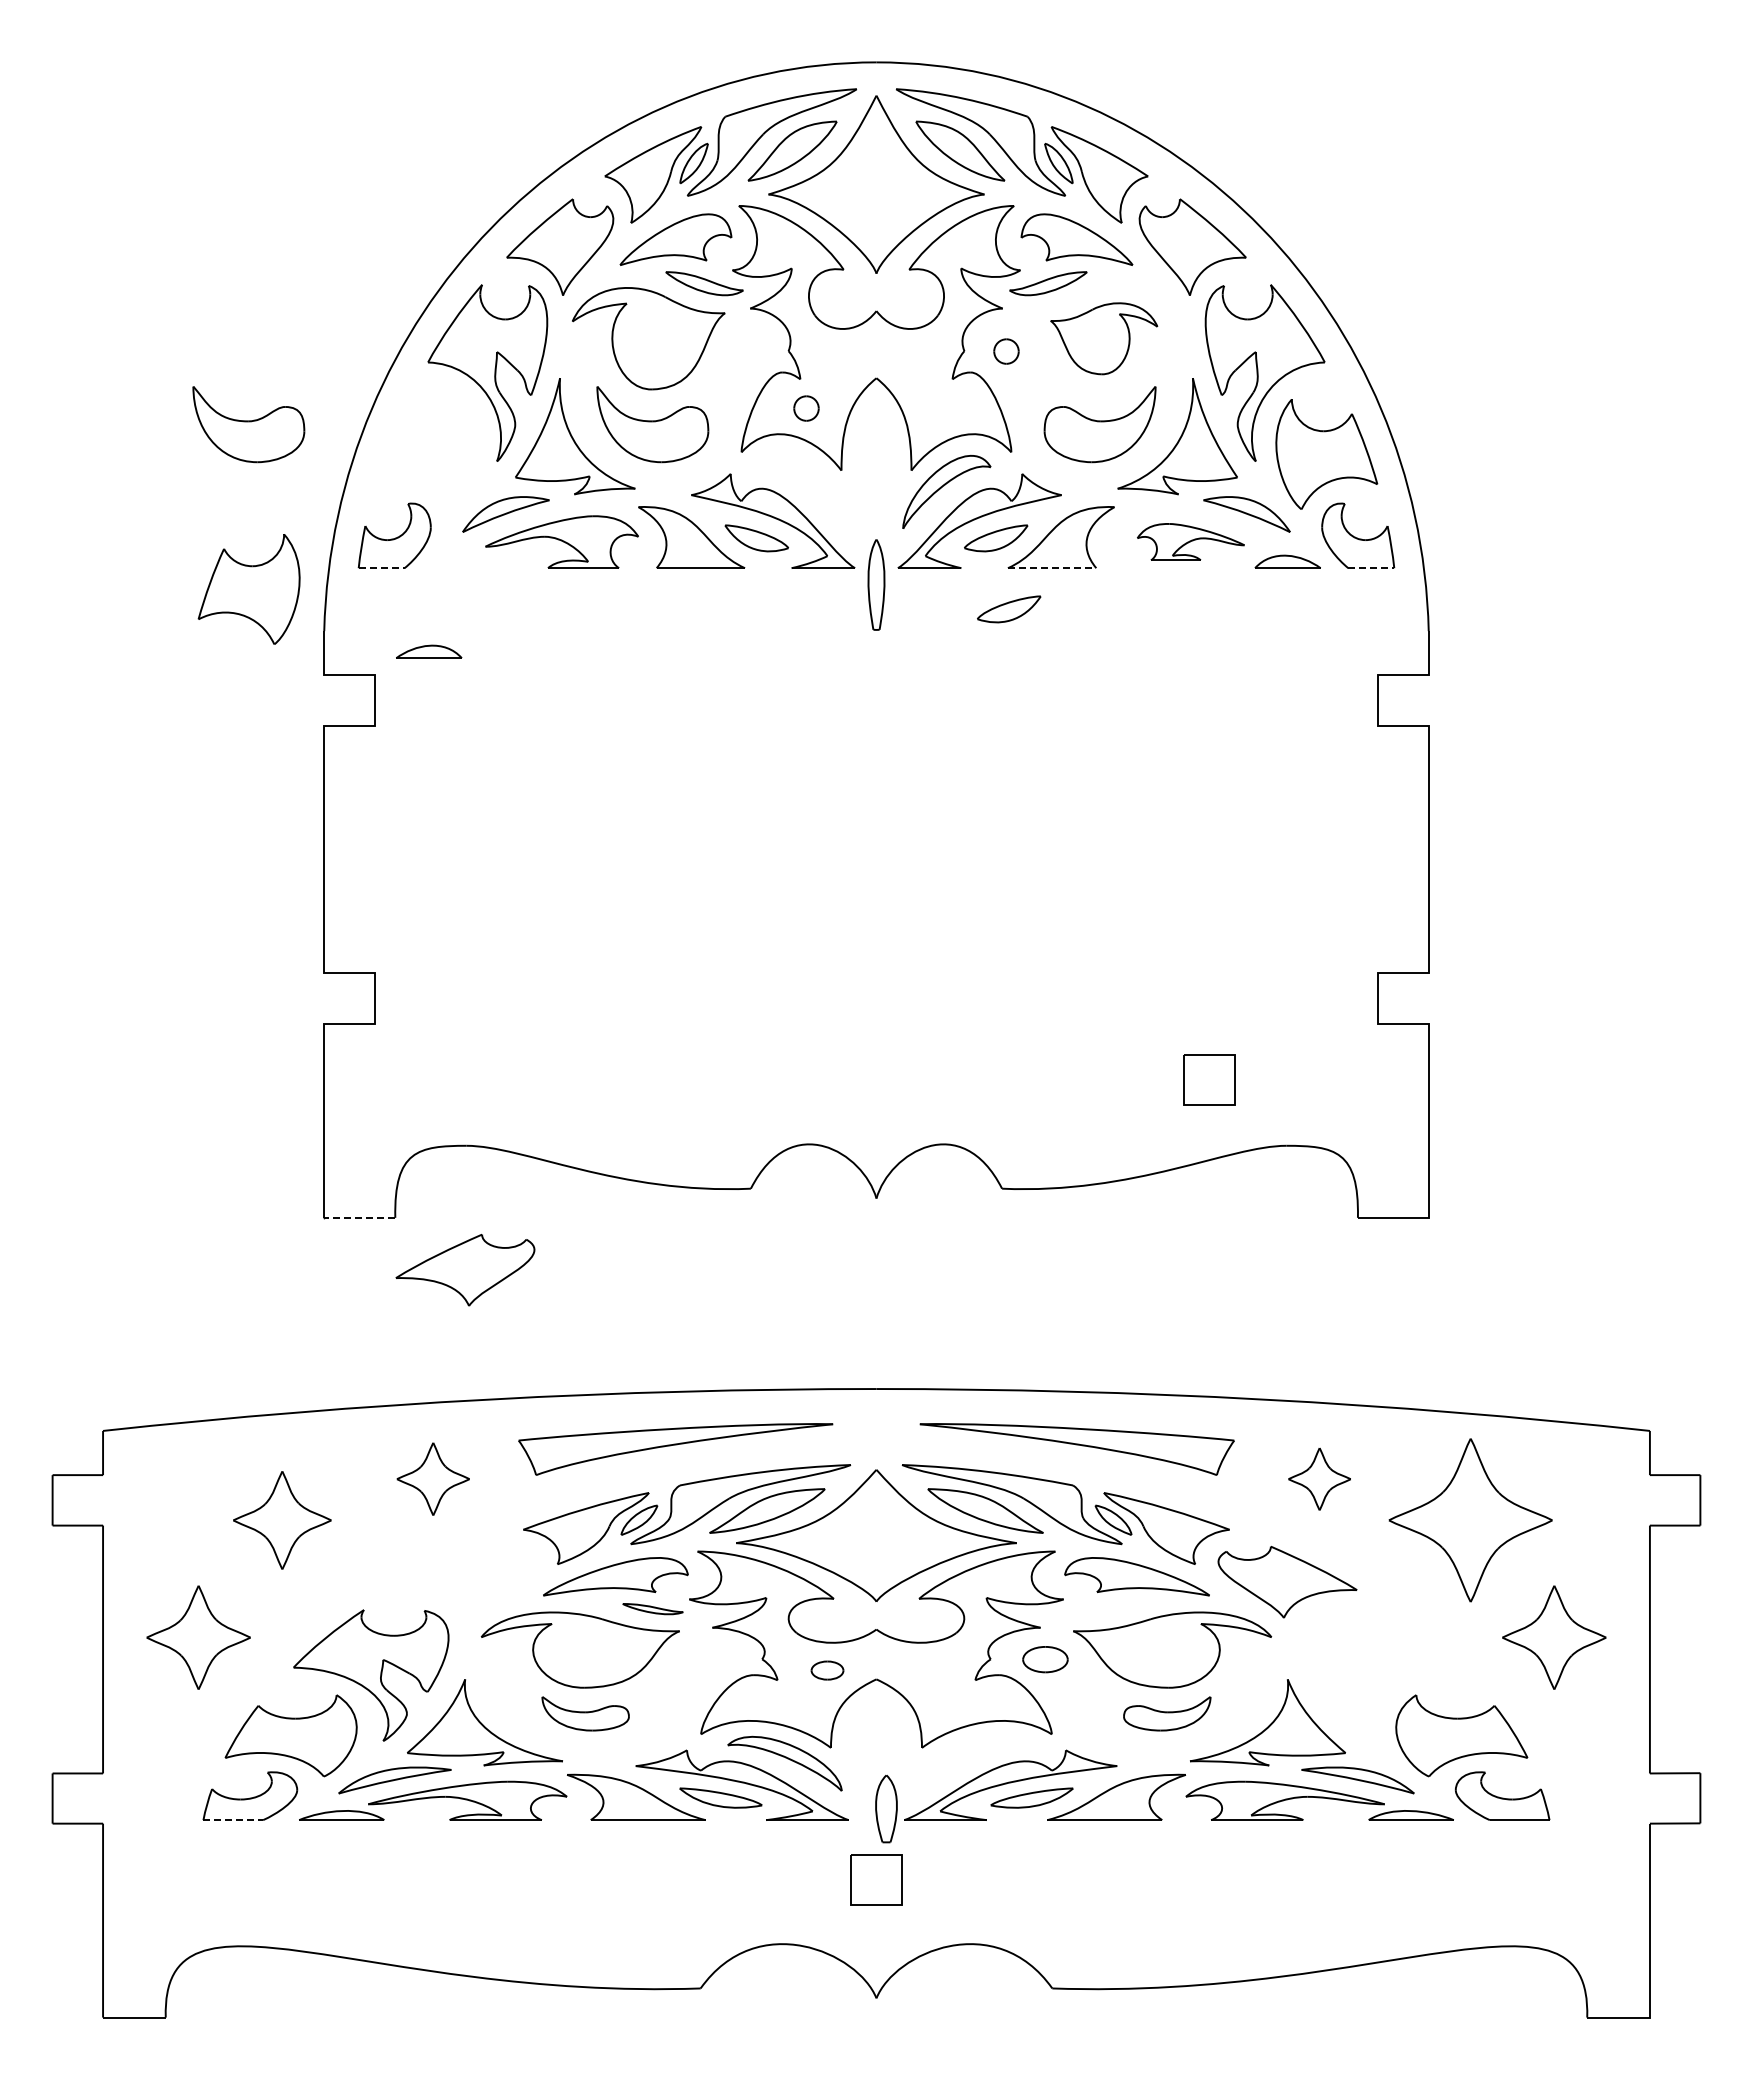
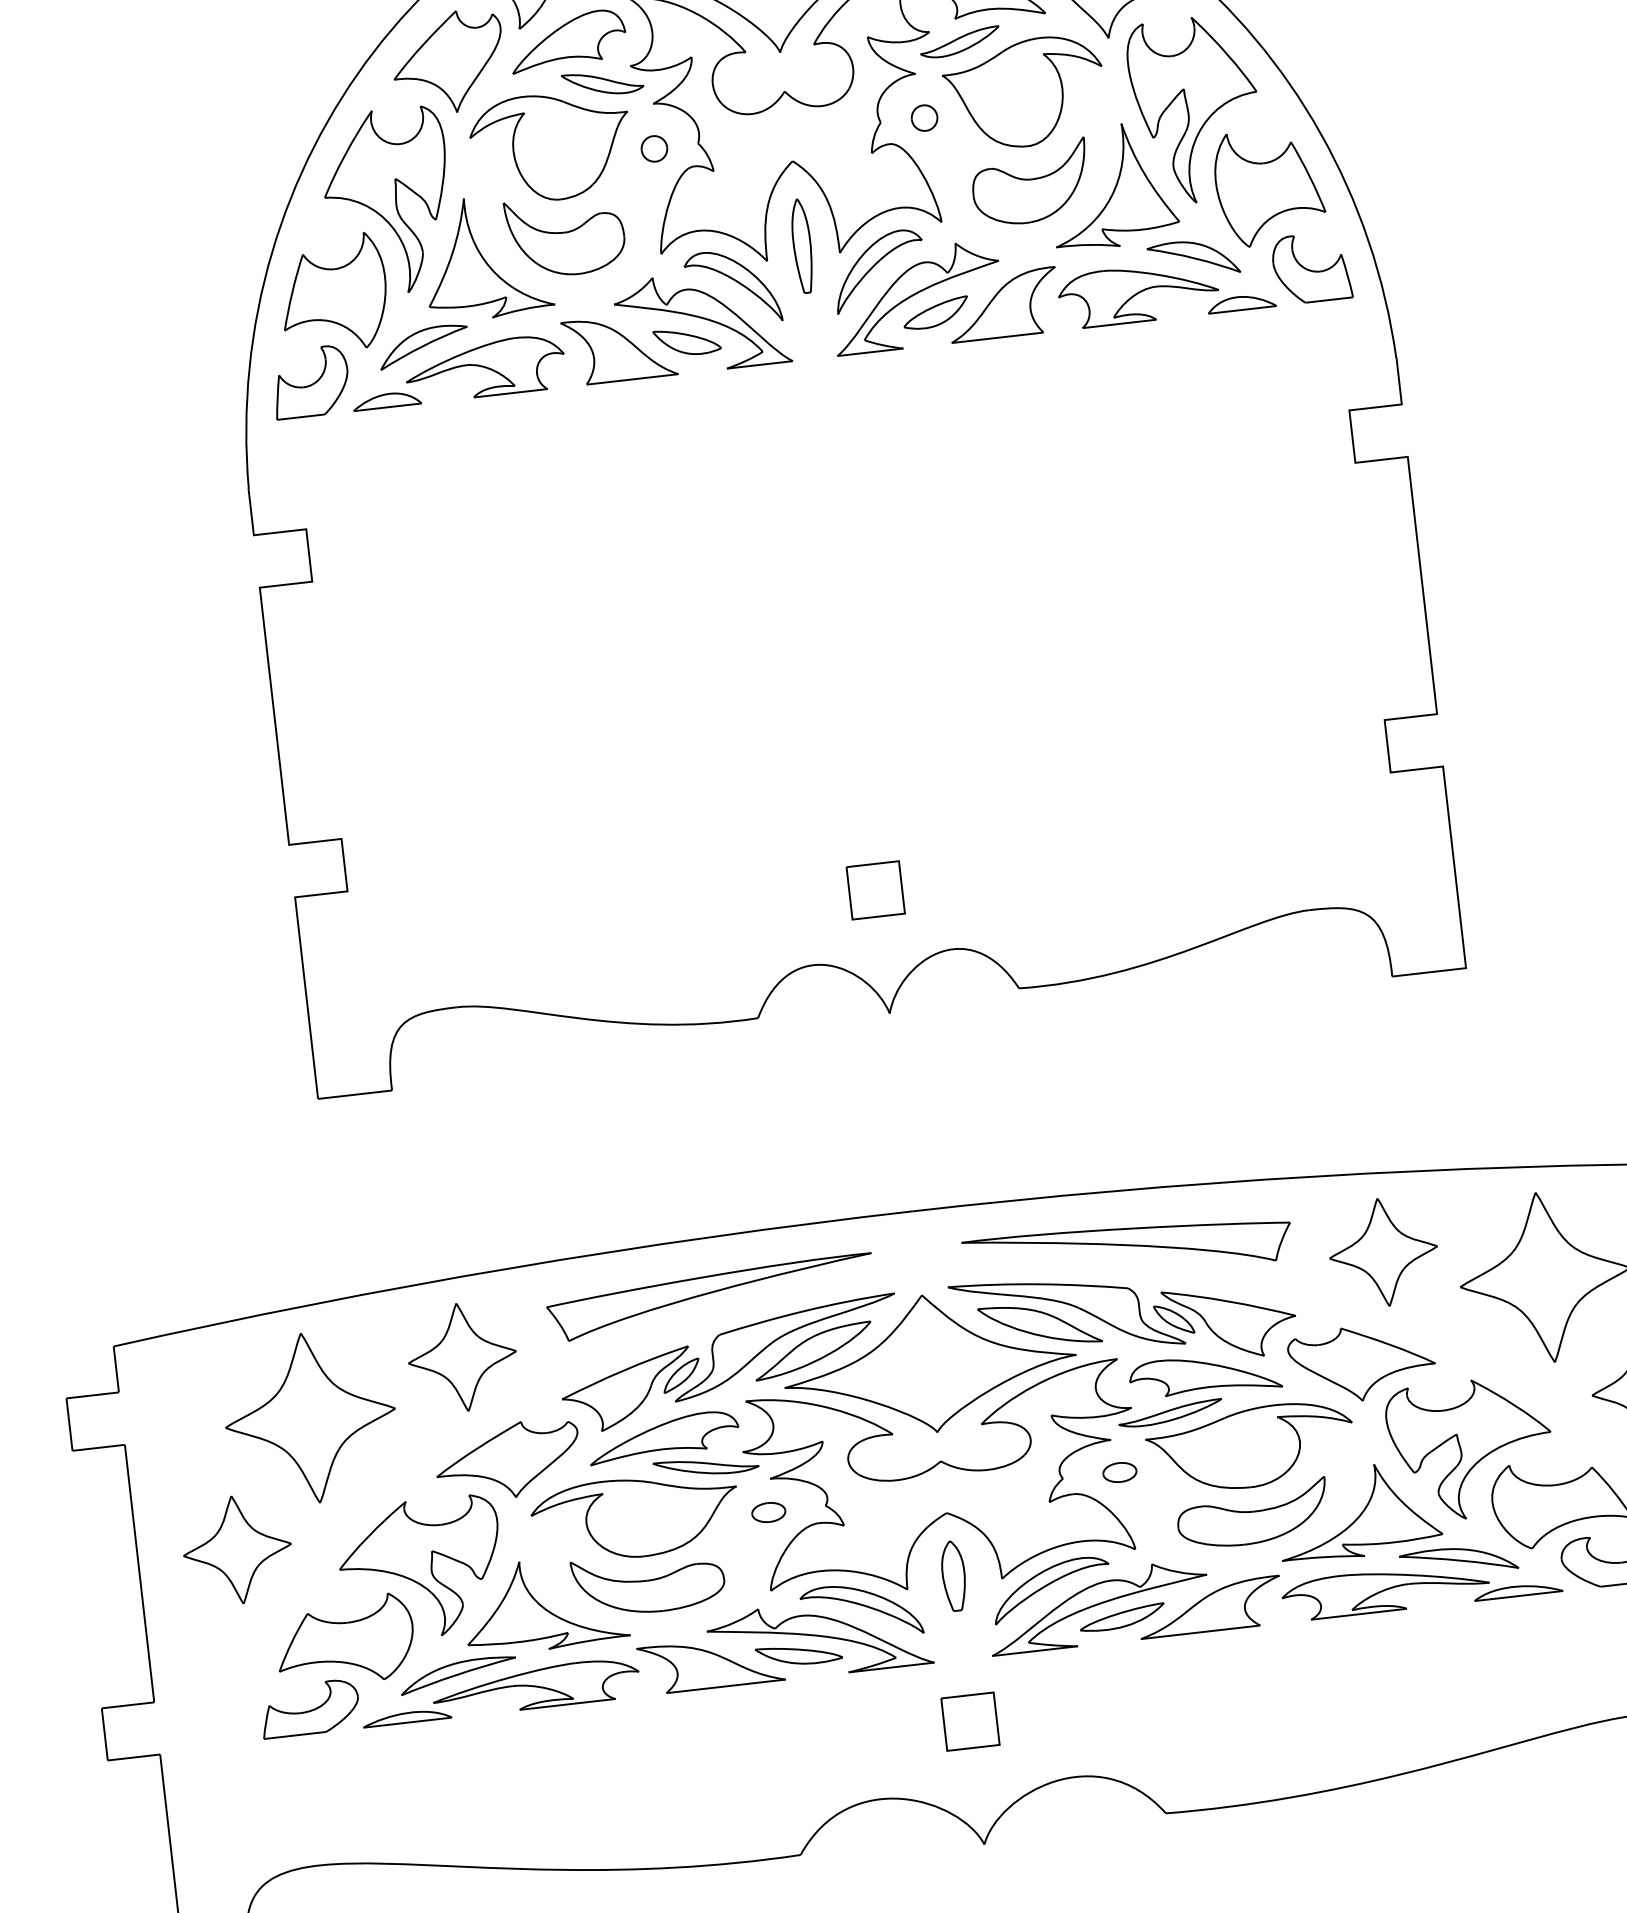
part: (1103, 338) -> (1023, 93), size x1.43
part: (806, 408) -> (654, 148), moved
part: (248, 424) -> (145, 283), removed
part: (807, 485) -> (733, 280), added
part: (1190, 541) -> (1138, 293), size x1.43
line: (381, 568) -> (300, 417), dashed -> solid
line: (1052, 568) -> (998, 338), dashed -> solid
line: (1371, 568) -> (1329, 300), dashed -> solid
part: (876, 584) -> (802, 245), moved
part: (248, 589) -> (333, 293), moved
part: (1009, 609) -> (958, 385), removed
part: (429, 651) -> (387, 400), moved
part: (1209, 1079) -> (875, 889), moved
line: (358, 1217) -> (353, 1094), dashed -> solid
part: (465, 1270) -> (508, 1461), moved
part: (433, 1479) -> (462, 1357), size x1.43
part: (1319, 1479) -> (1383, 1252), size x1.67
part: (282, 1520) -> (310, 1418), size x1.67
part: (652, 1608) -> (705, 1465), size x1.67
part: (1099, 1608) -> (1170, 1413), added
part: (1045, 1659) -> (1119, 1472), size x0.71
part: (827, 1670) -> (768, 1512), moved
part: (1381, 1675) -> (1470, 1449), added
part: (585, 1713) -> (648, 1582), size x1.67
part: (1167, 1713) -> (1253, 1514), size x1.67
part: (967, 1763) -> (1051, 1589), added
part: (886, 1808) -> (953, 1575), moved
line: (233, 1820) -> (295, 1735), dashed -> solid

